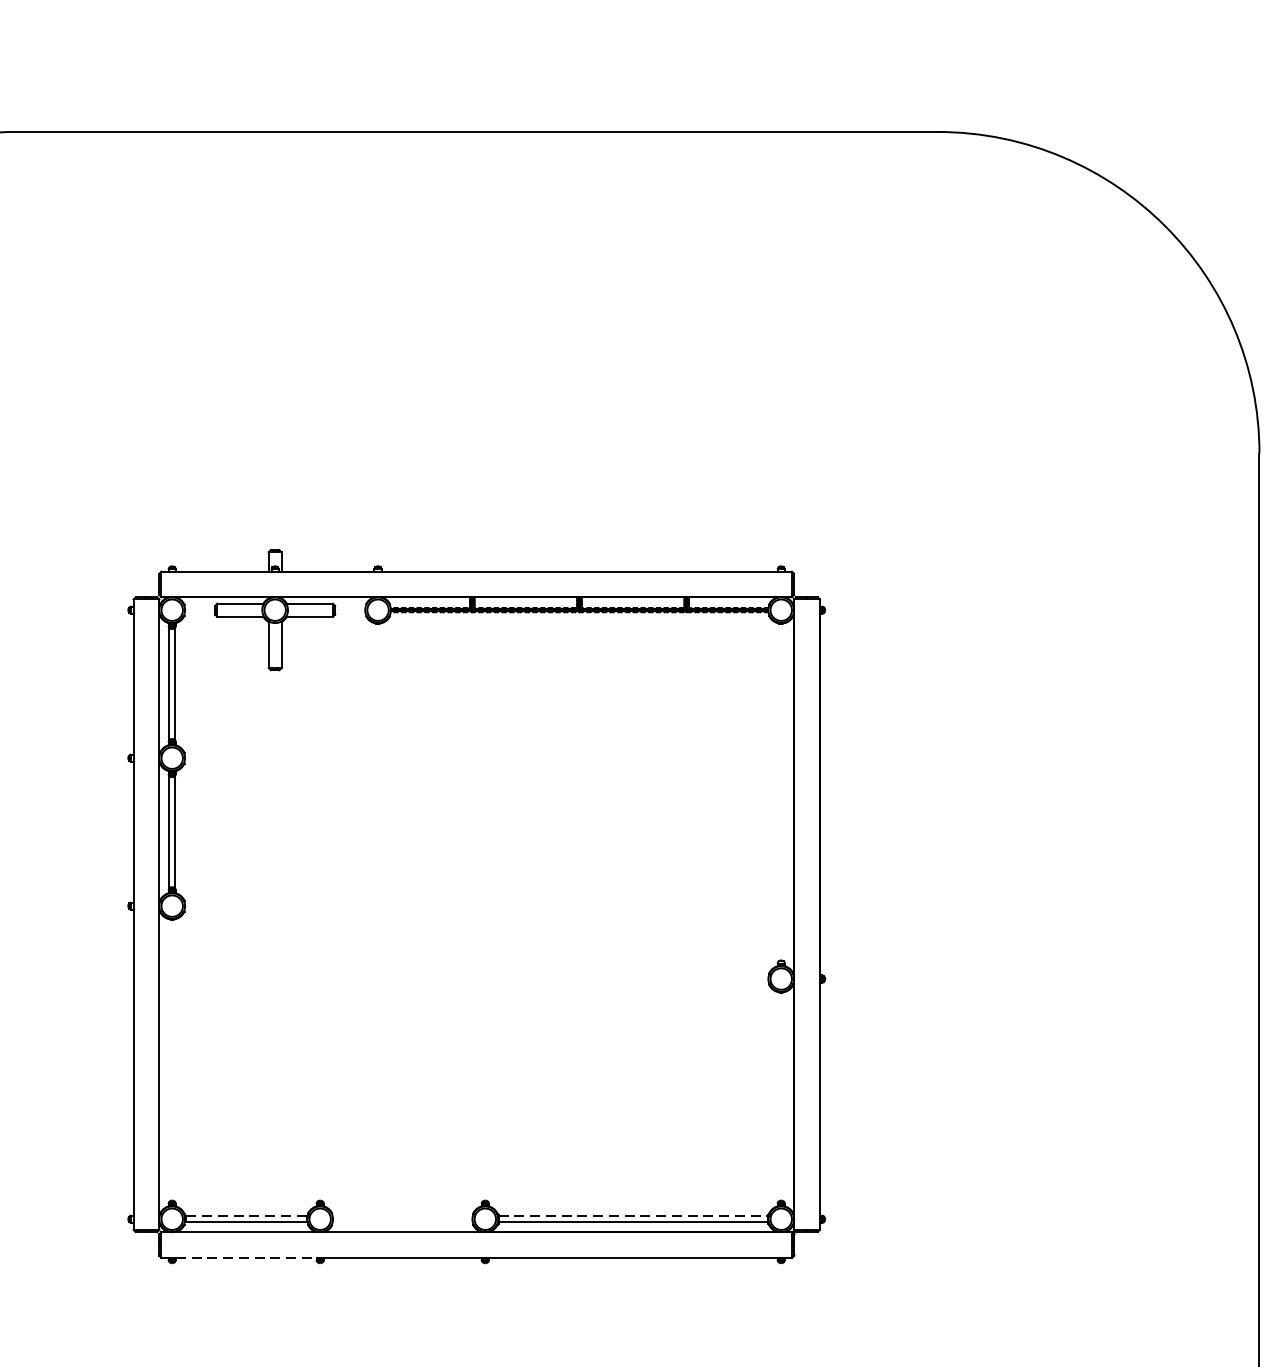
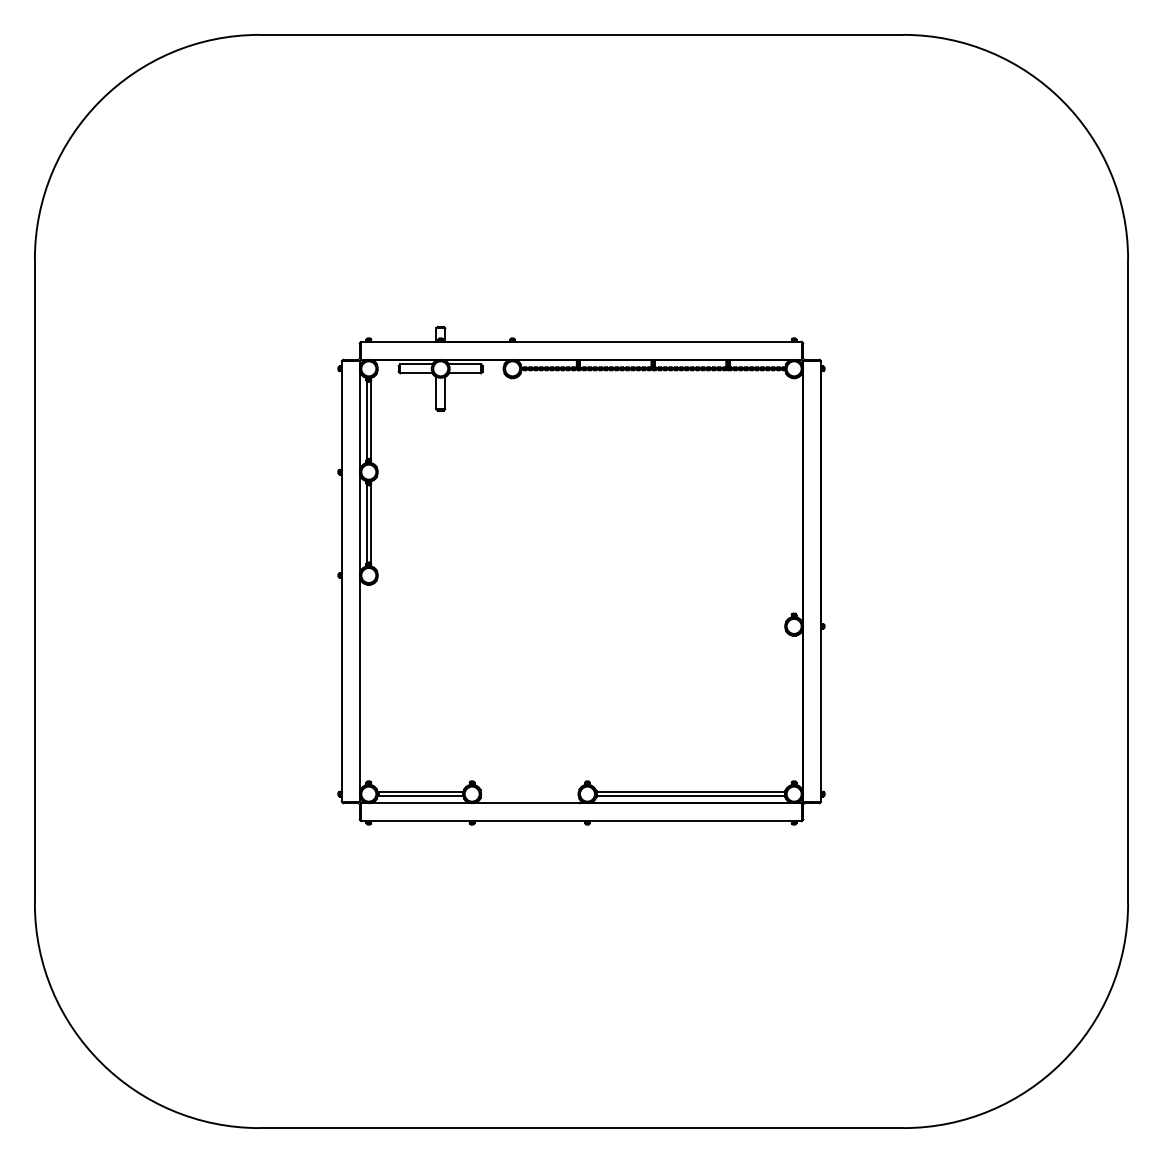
line: (246, 1215) -> (420, 791), dashed -> solid
line: (634, 1215) -> (691, 791), dashed -> solid
line: (247, 1258) -> (421, 821), dashed -> solid

